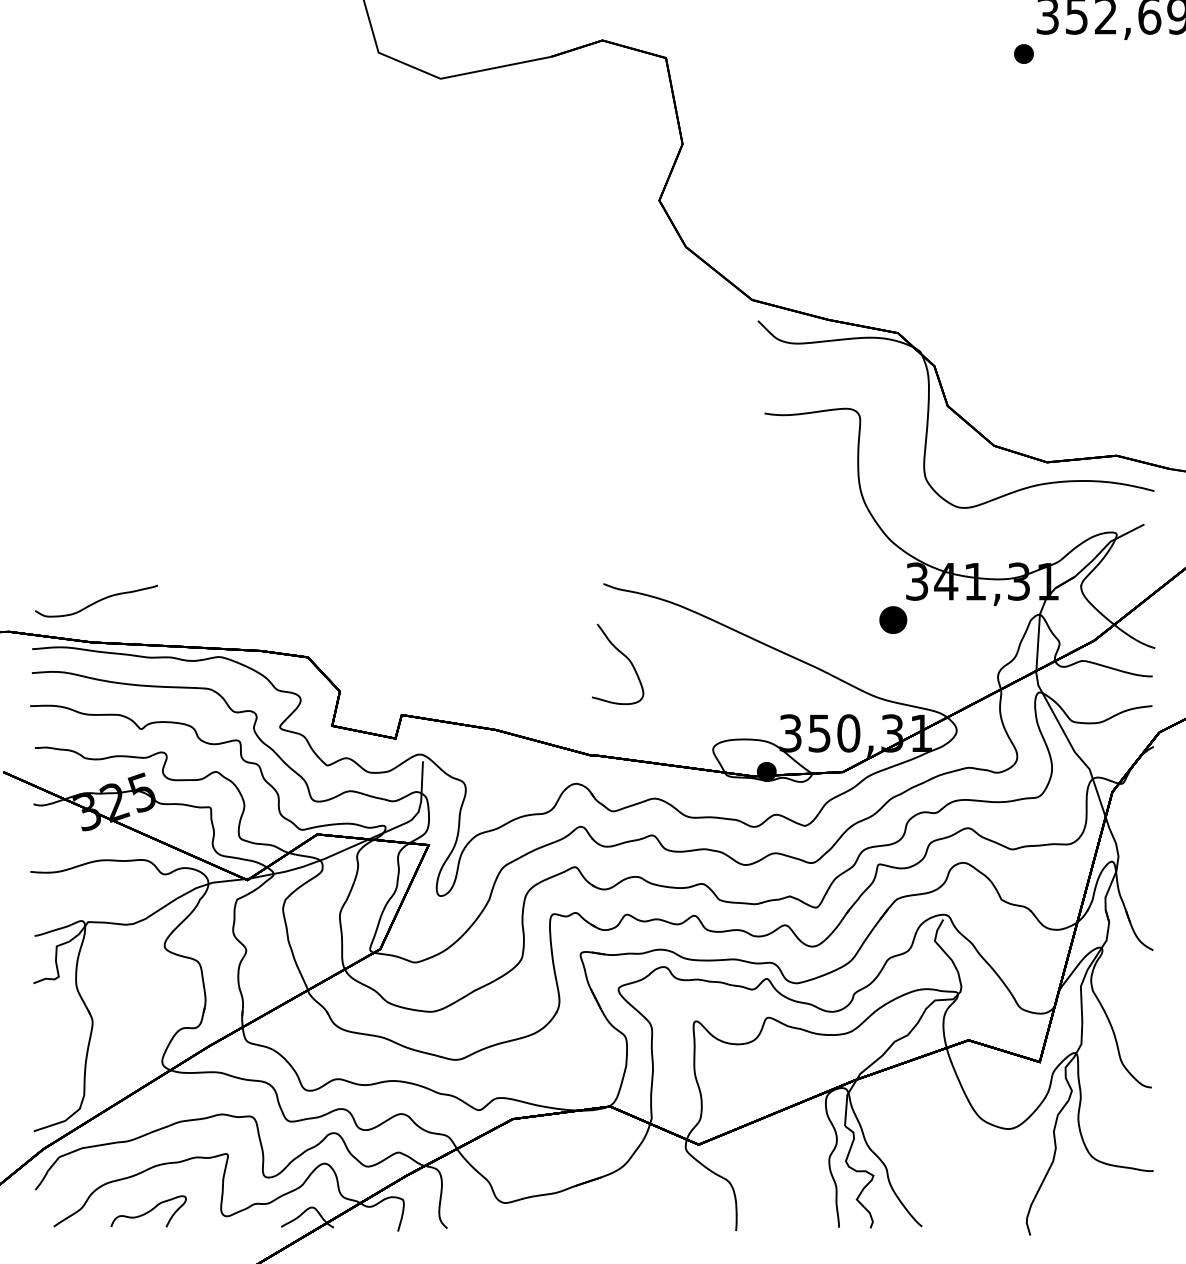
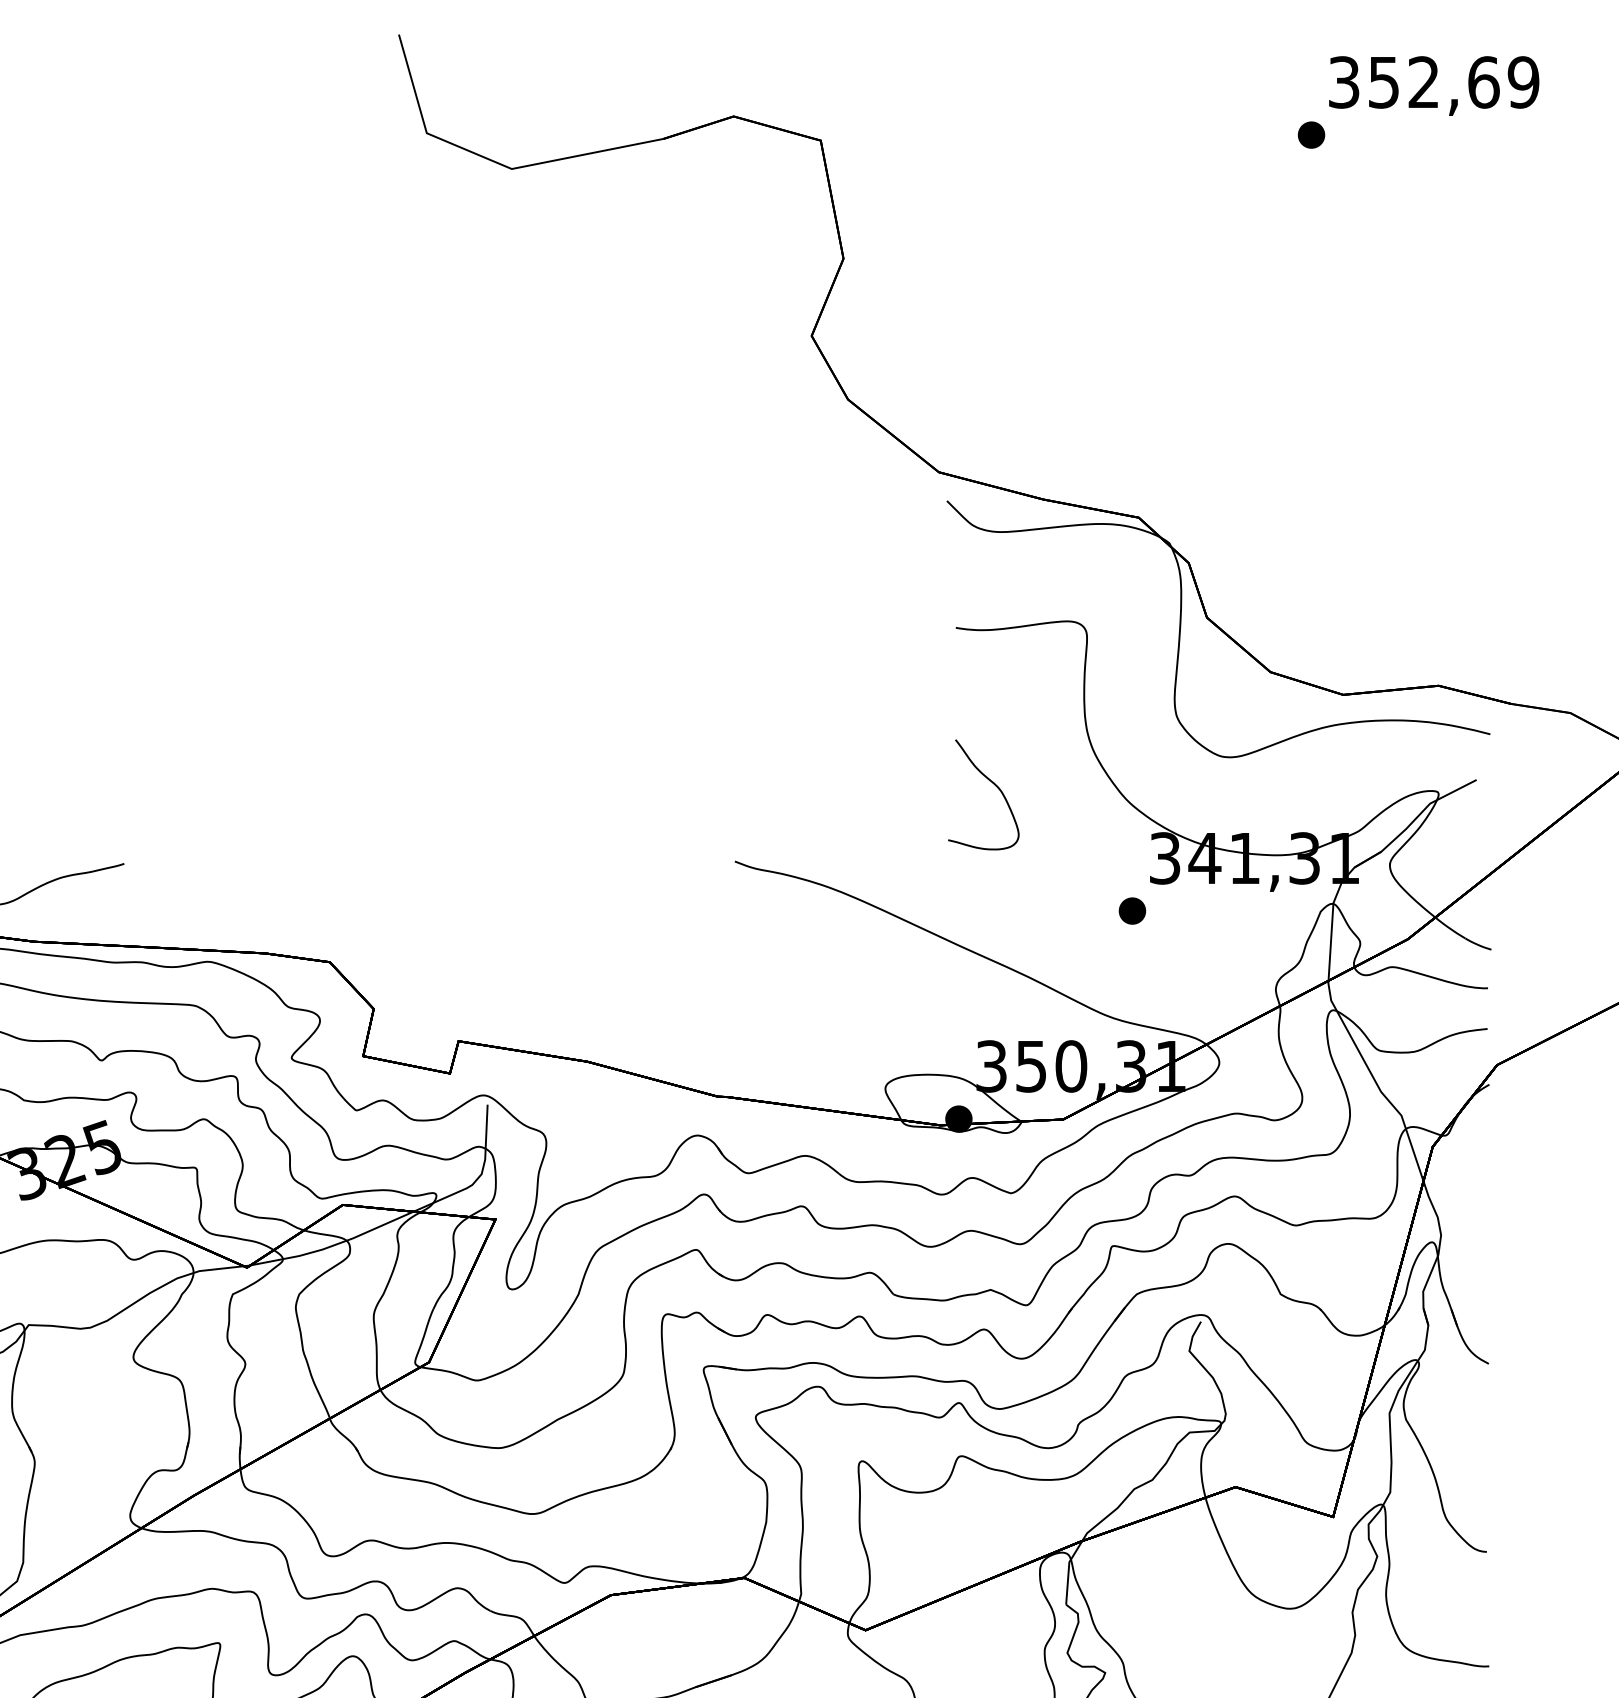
part: (893, 619) -> (1132, 910), size x0.71
curve: (625, 657) -> (994, 785), moved

